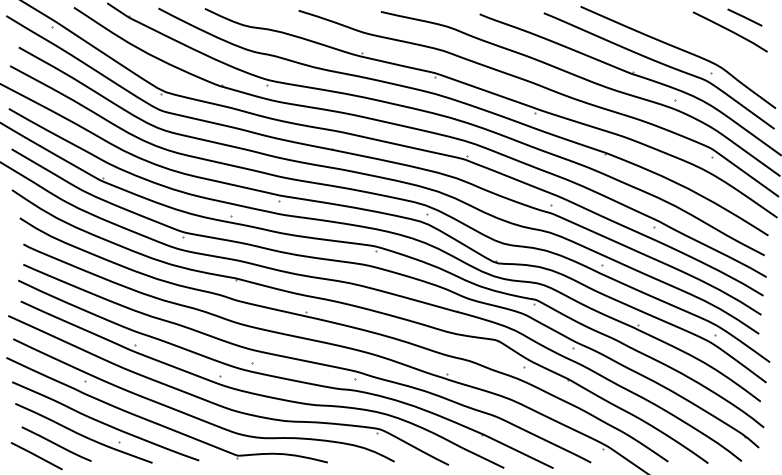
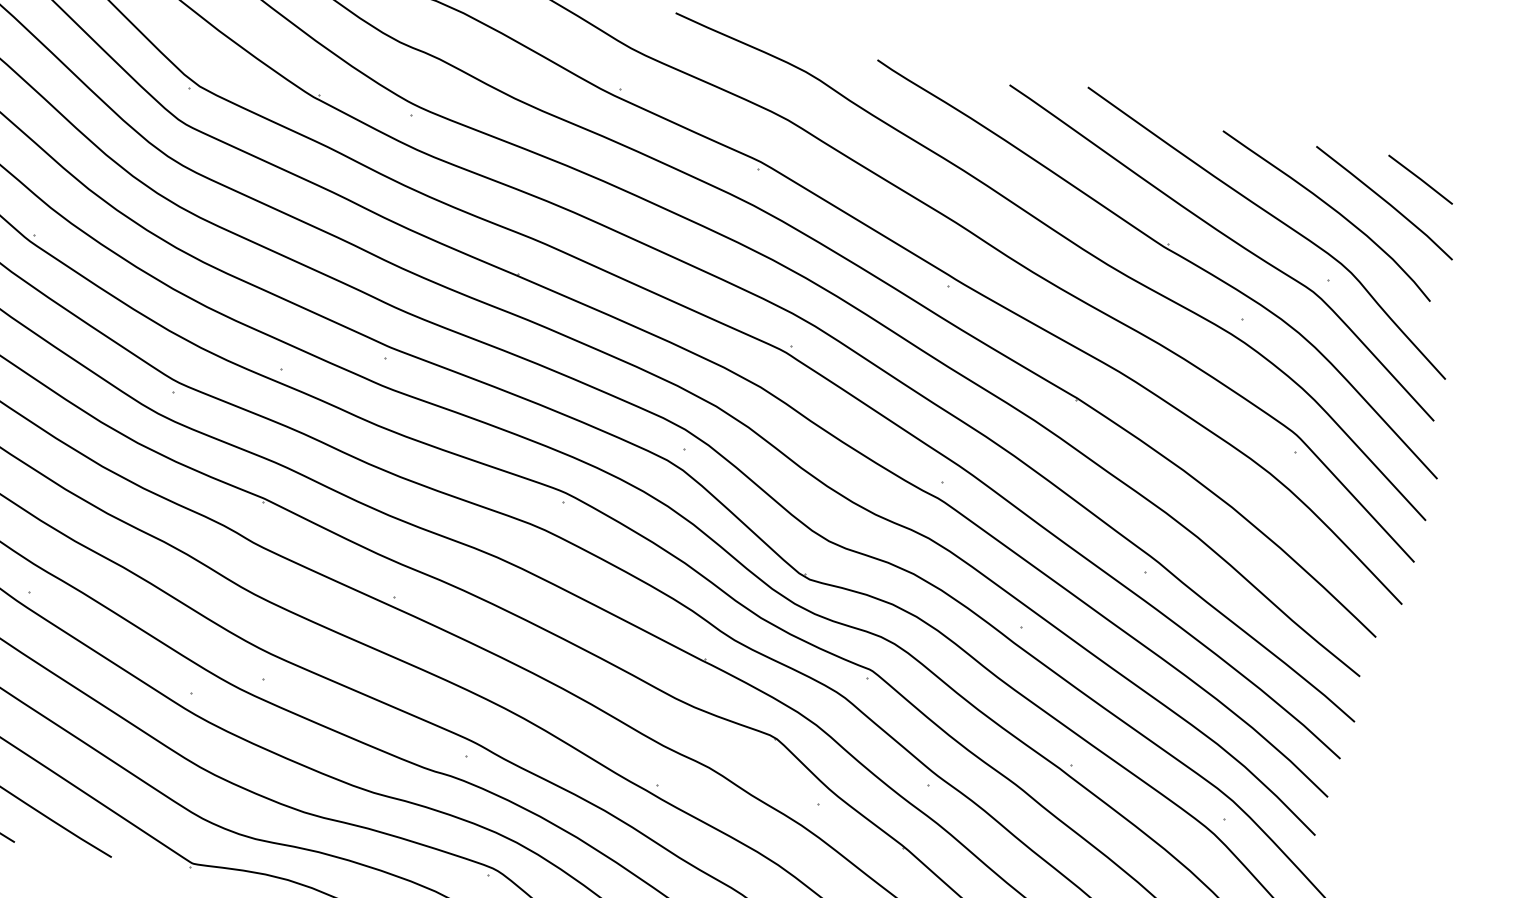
curve: (706, 40) -> (1331, 210), added

